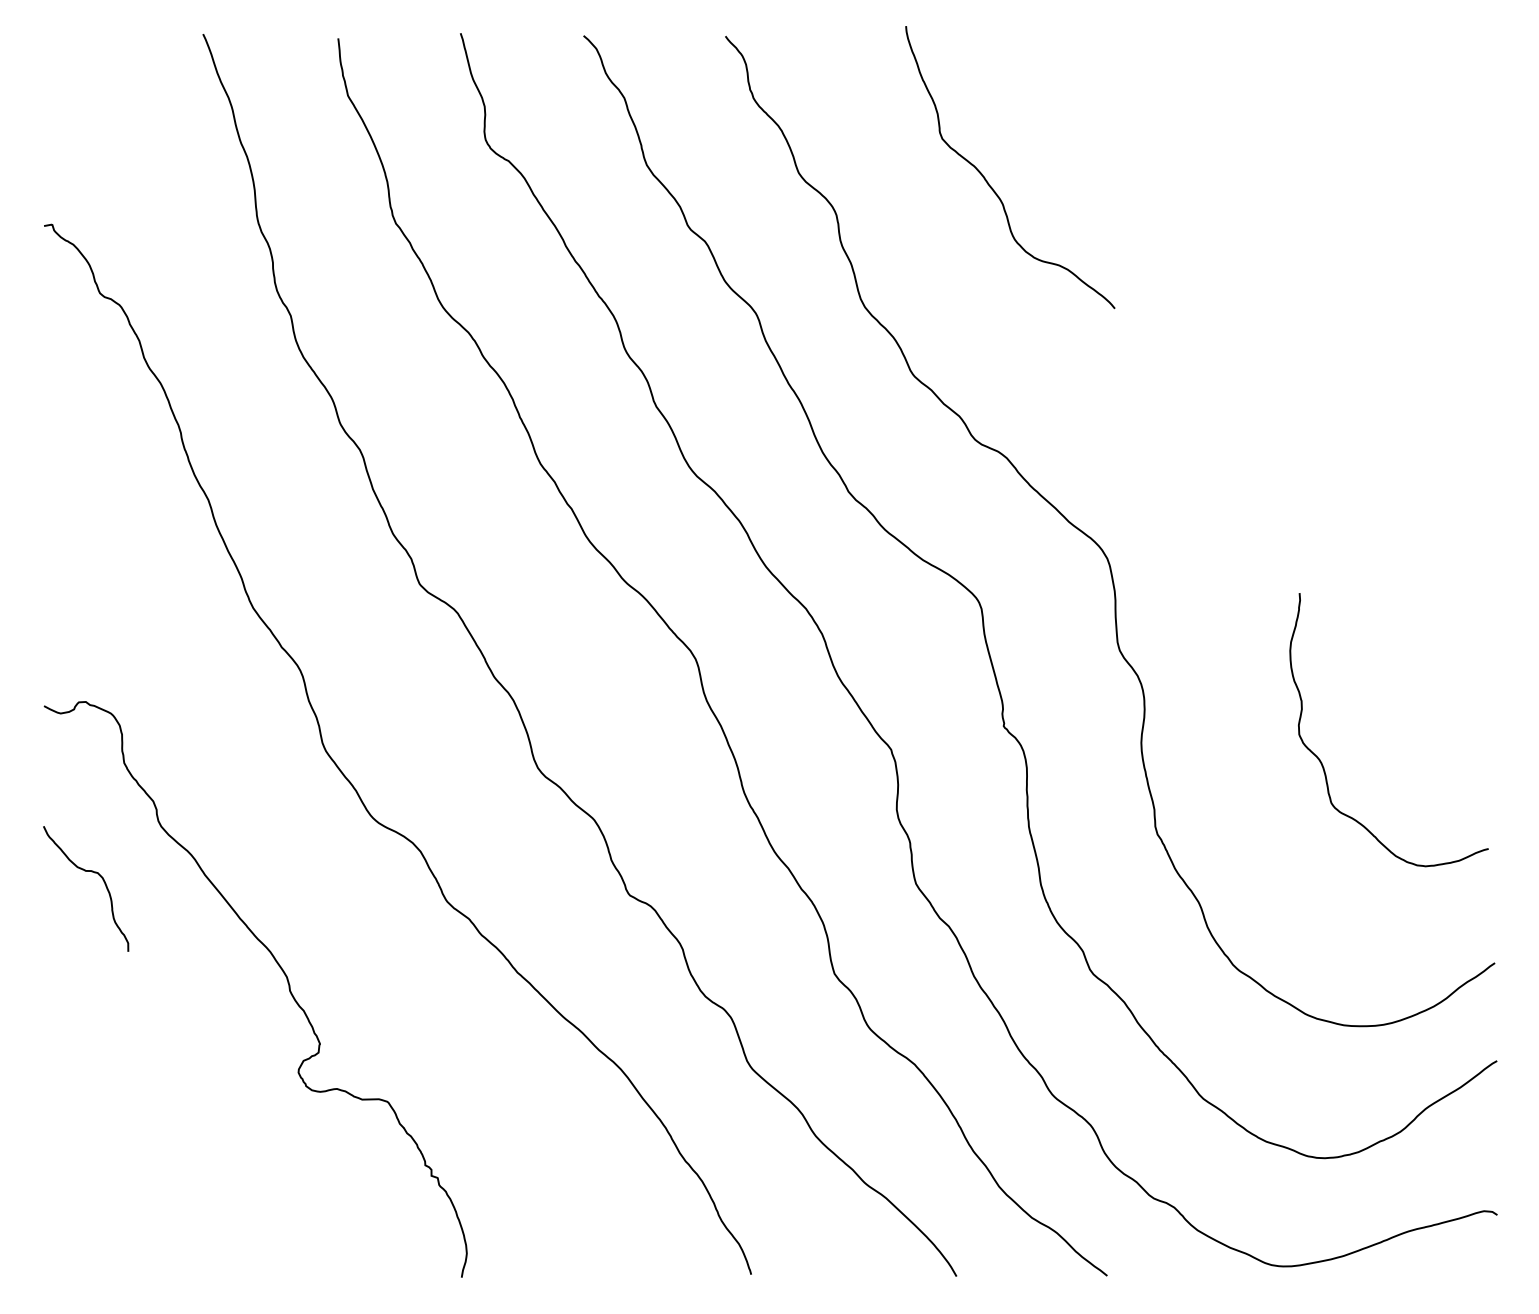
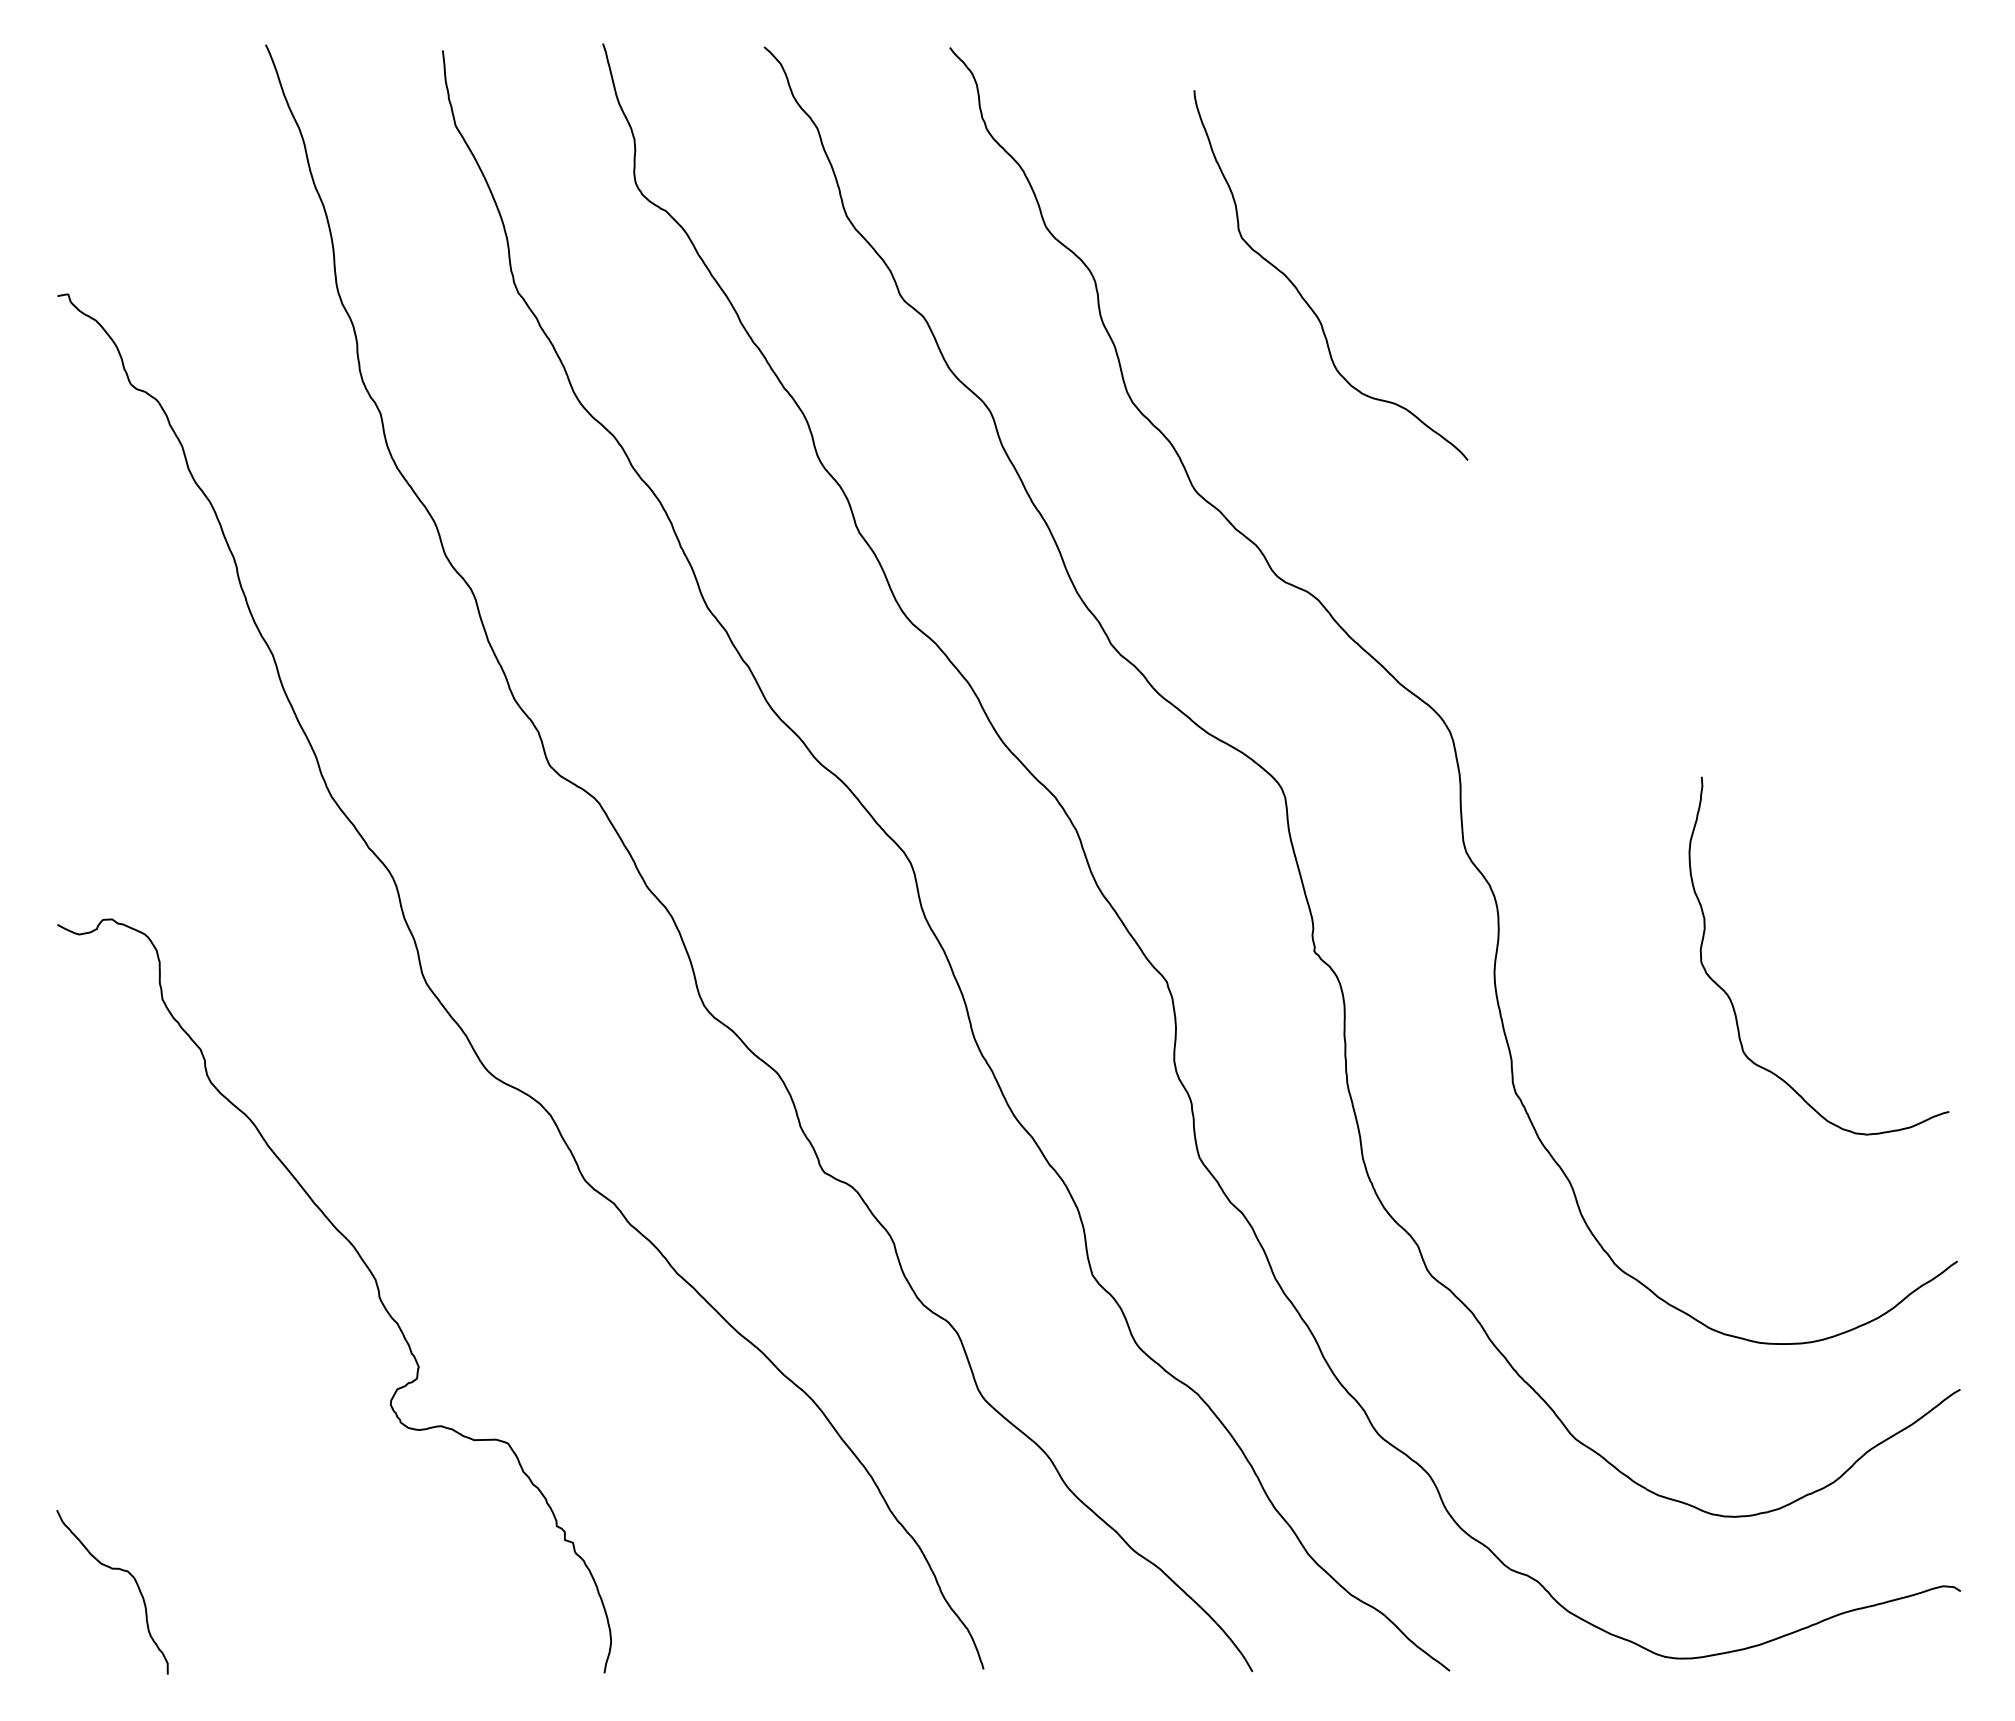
curve: (988, 182) -> (1302, 295), moved
curve: (86, 871) -> (112, 1569), moved

